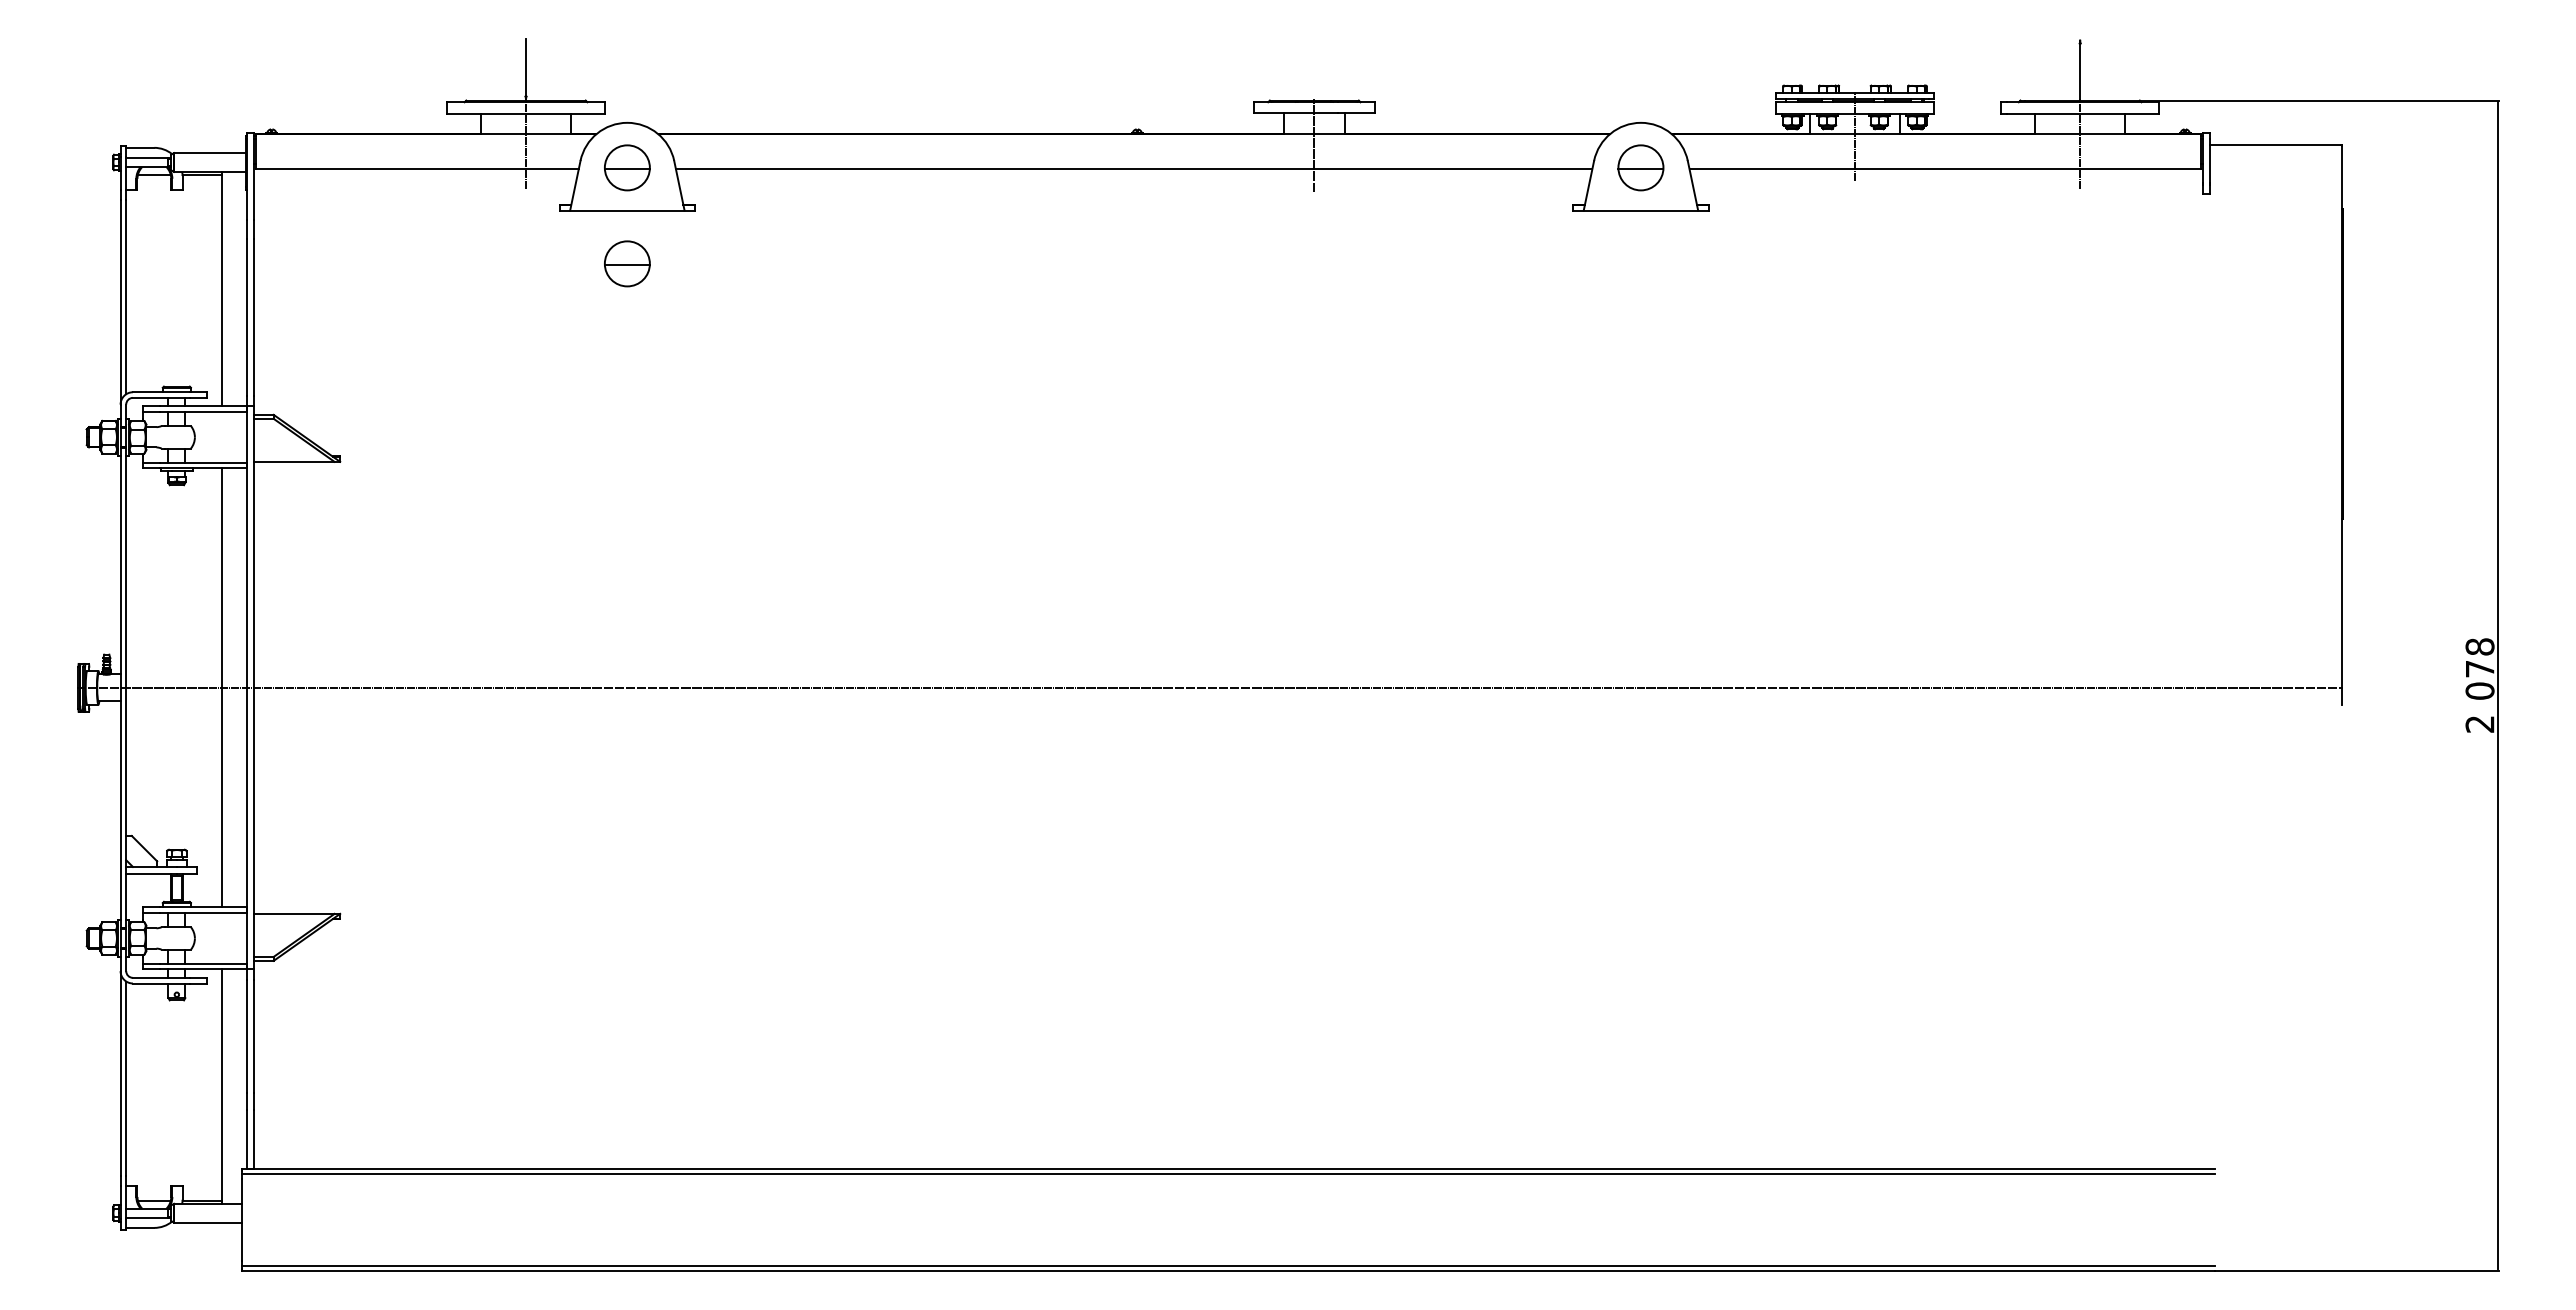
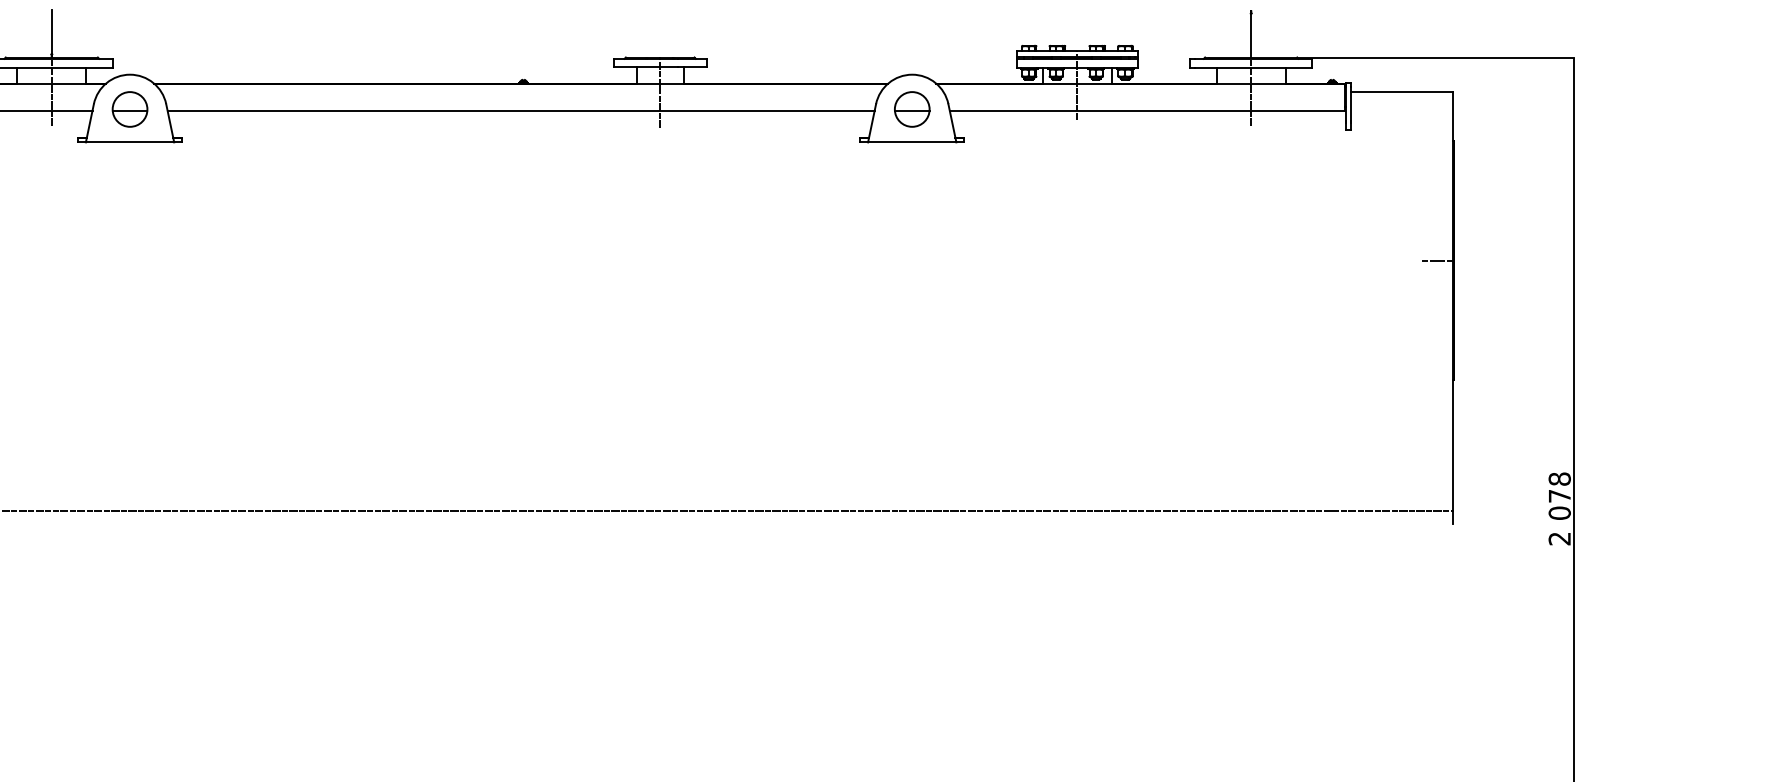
part: (627, 263) -> (130, 183), removed
line: (2321, 364) -> (1437, 261), added

